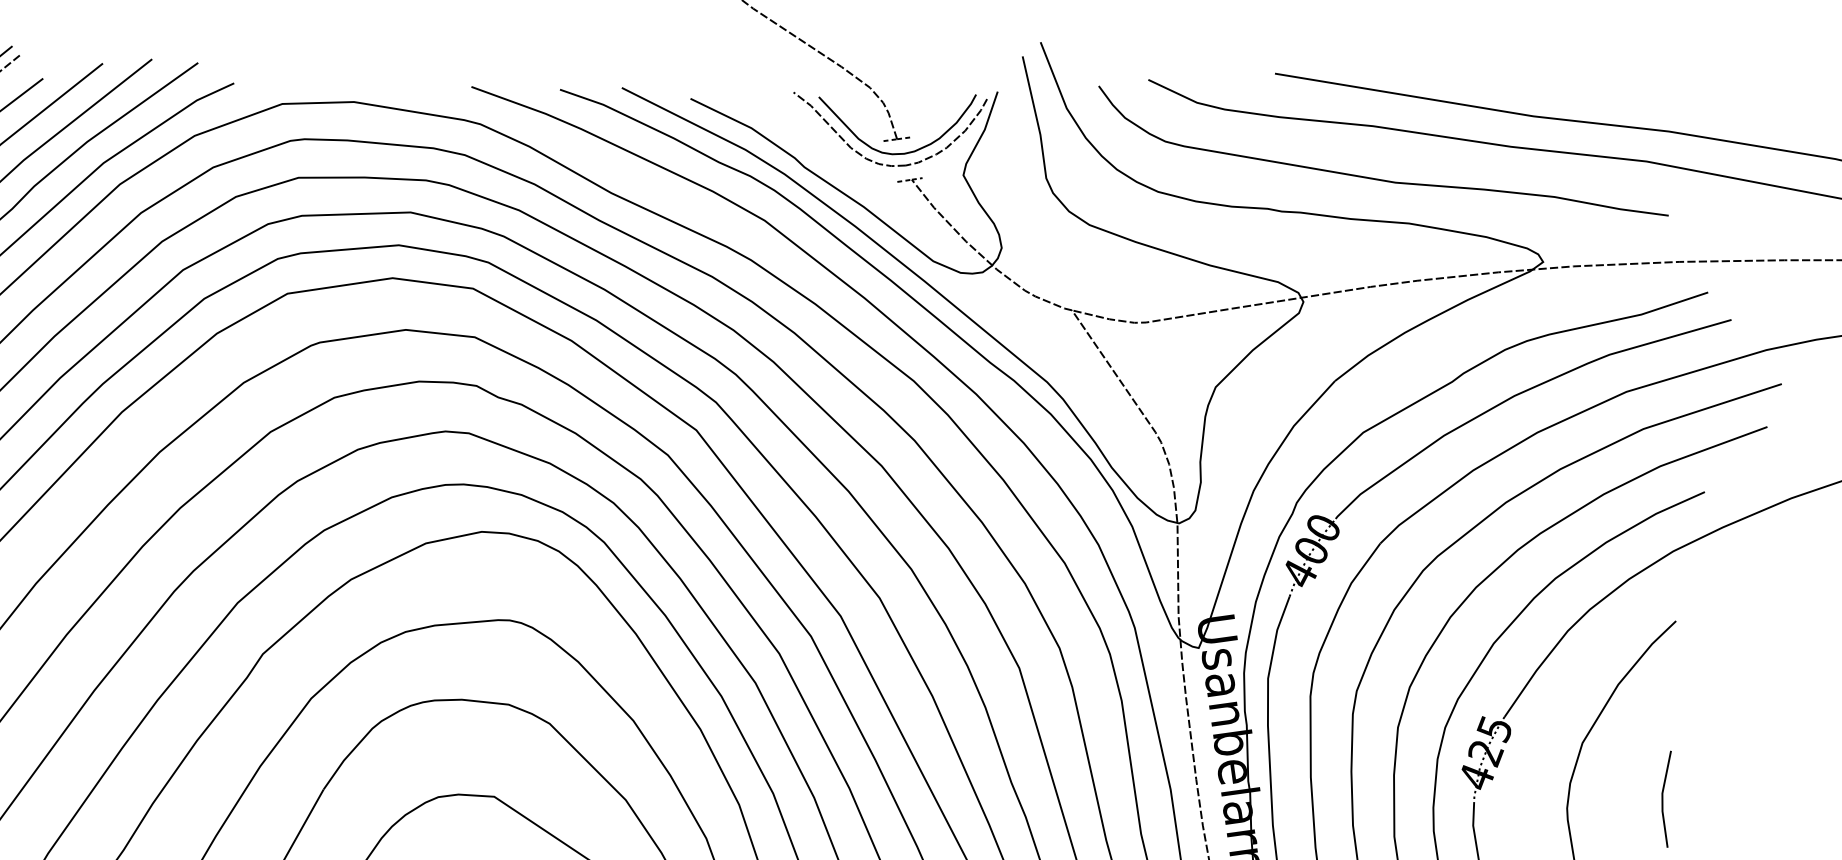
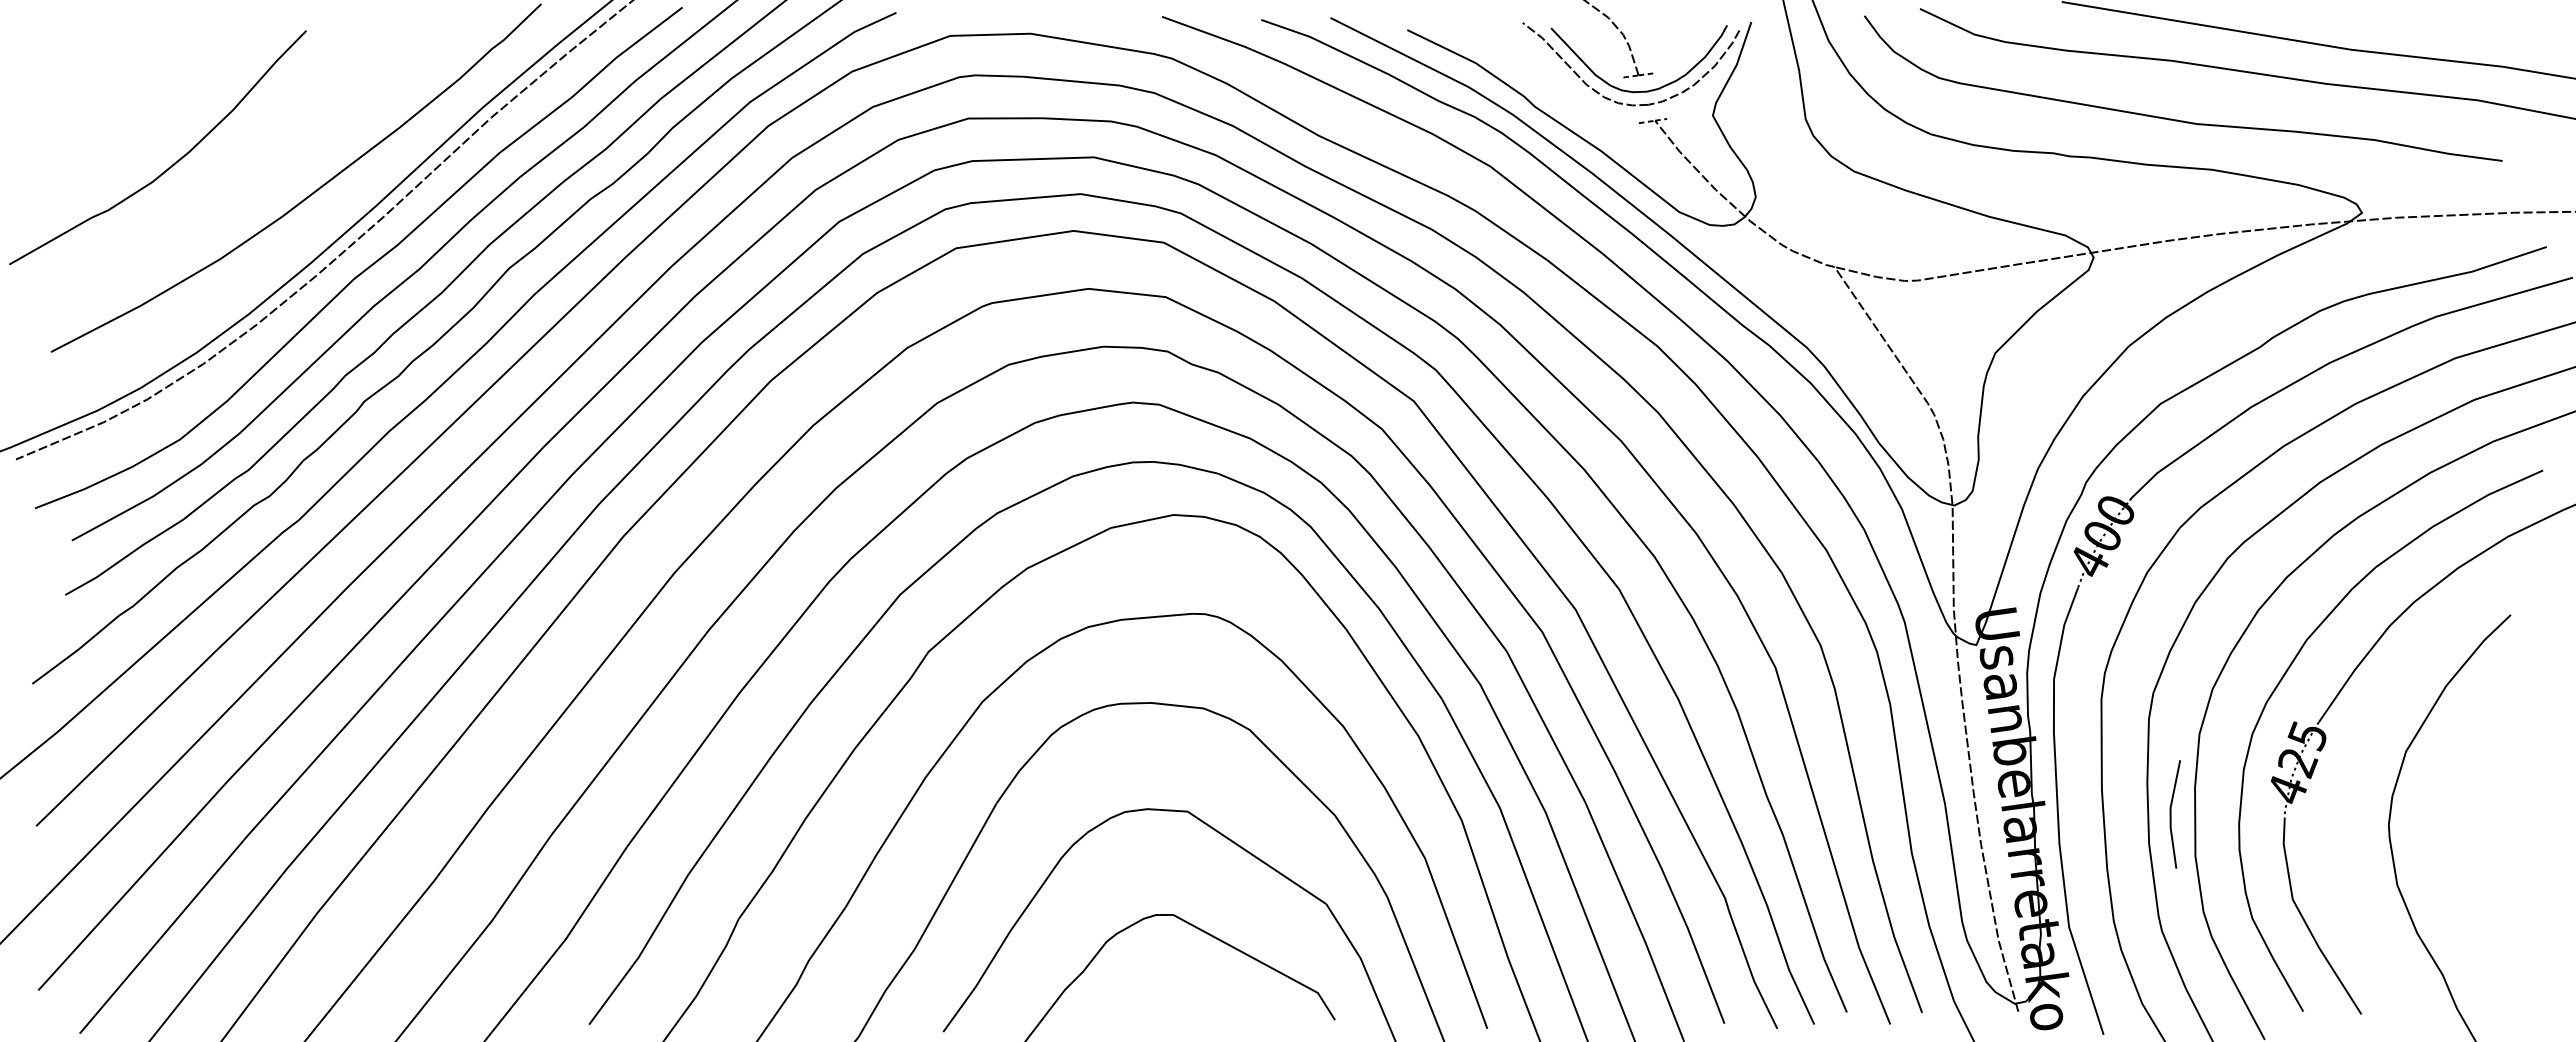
line: (1663, 799) -> (2171, 814), moved

